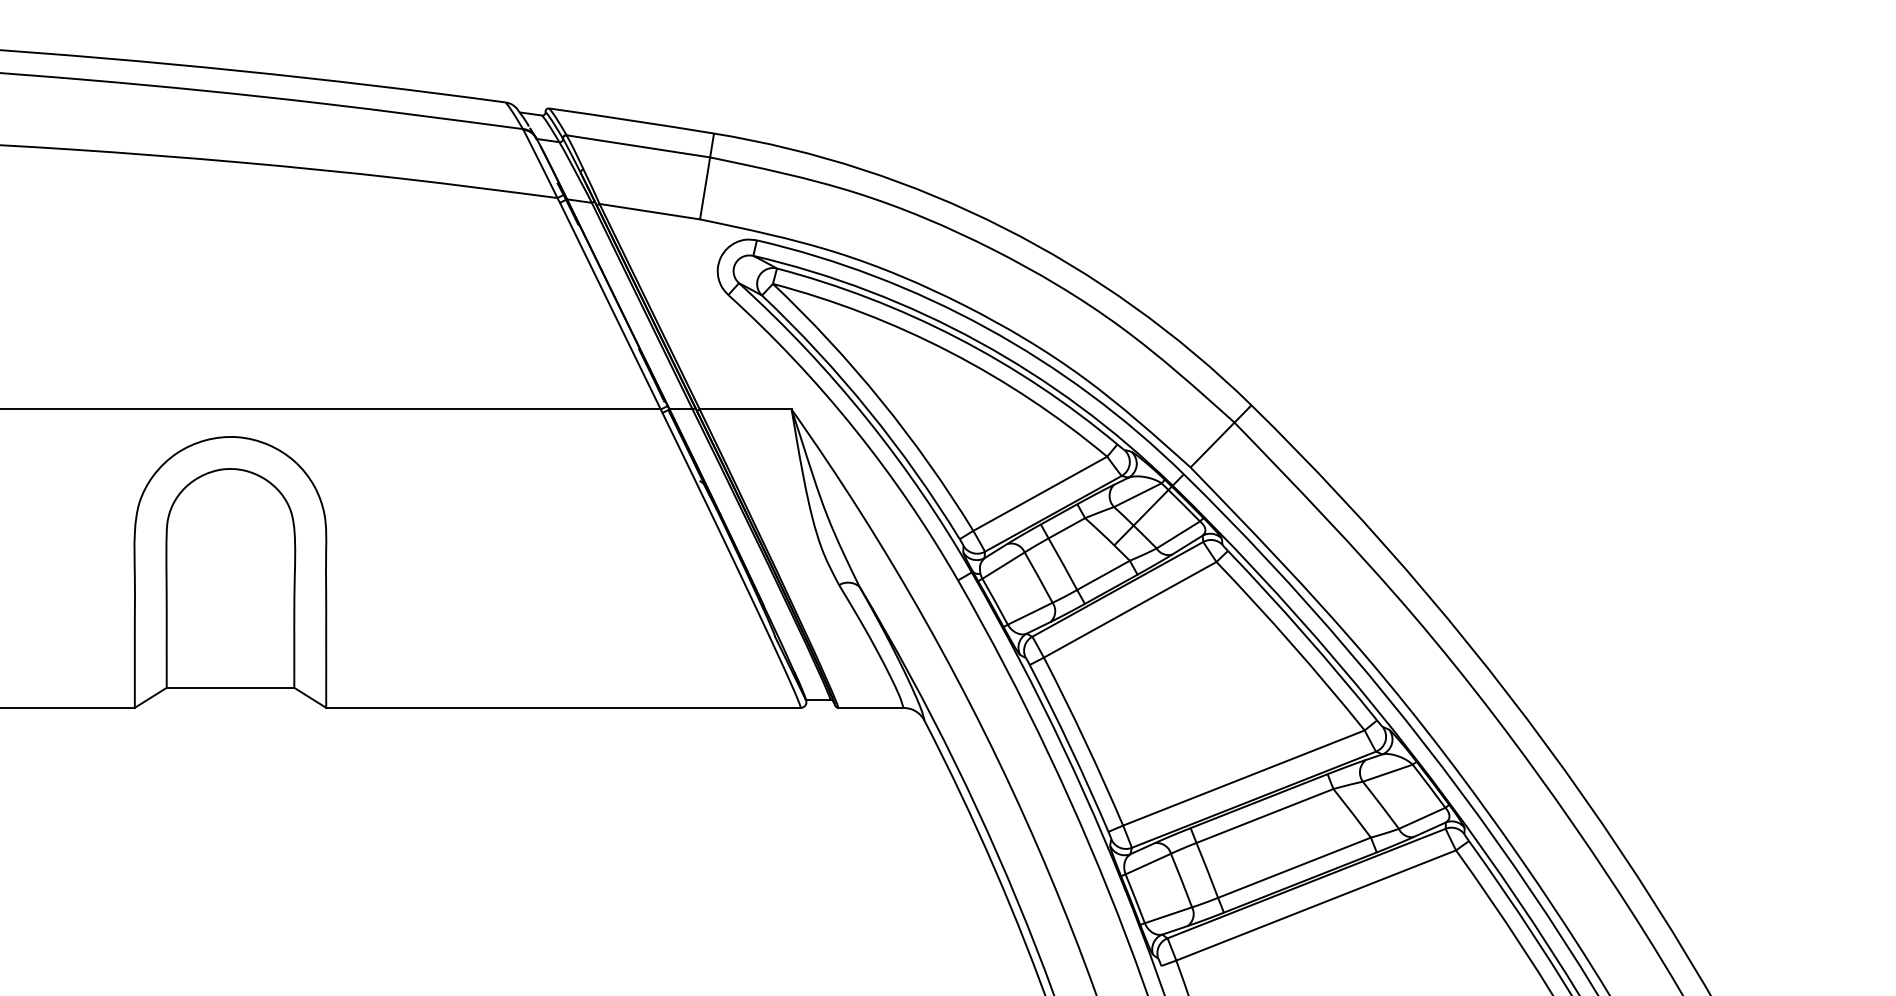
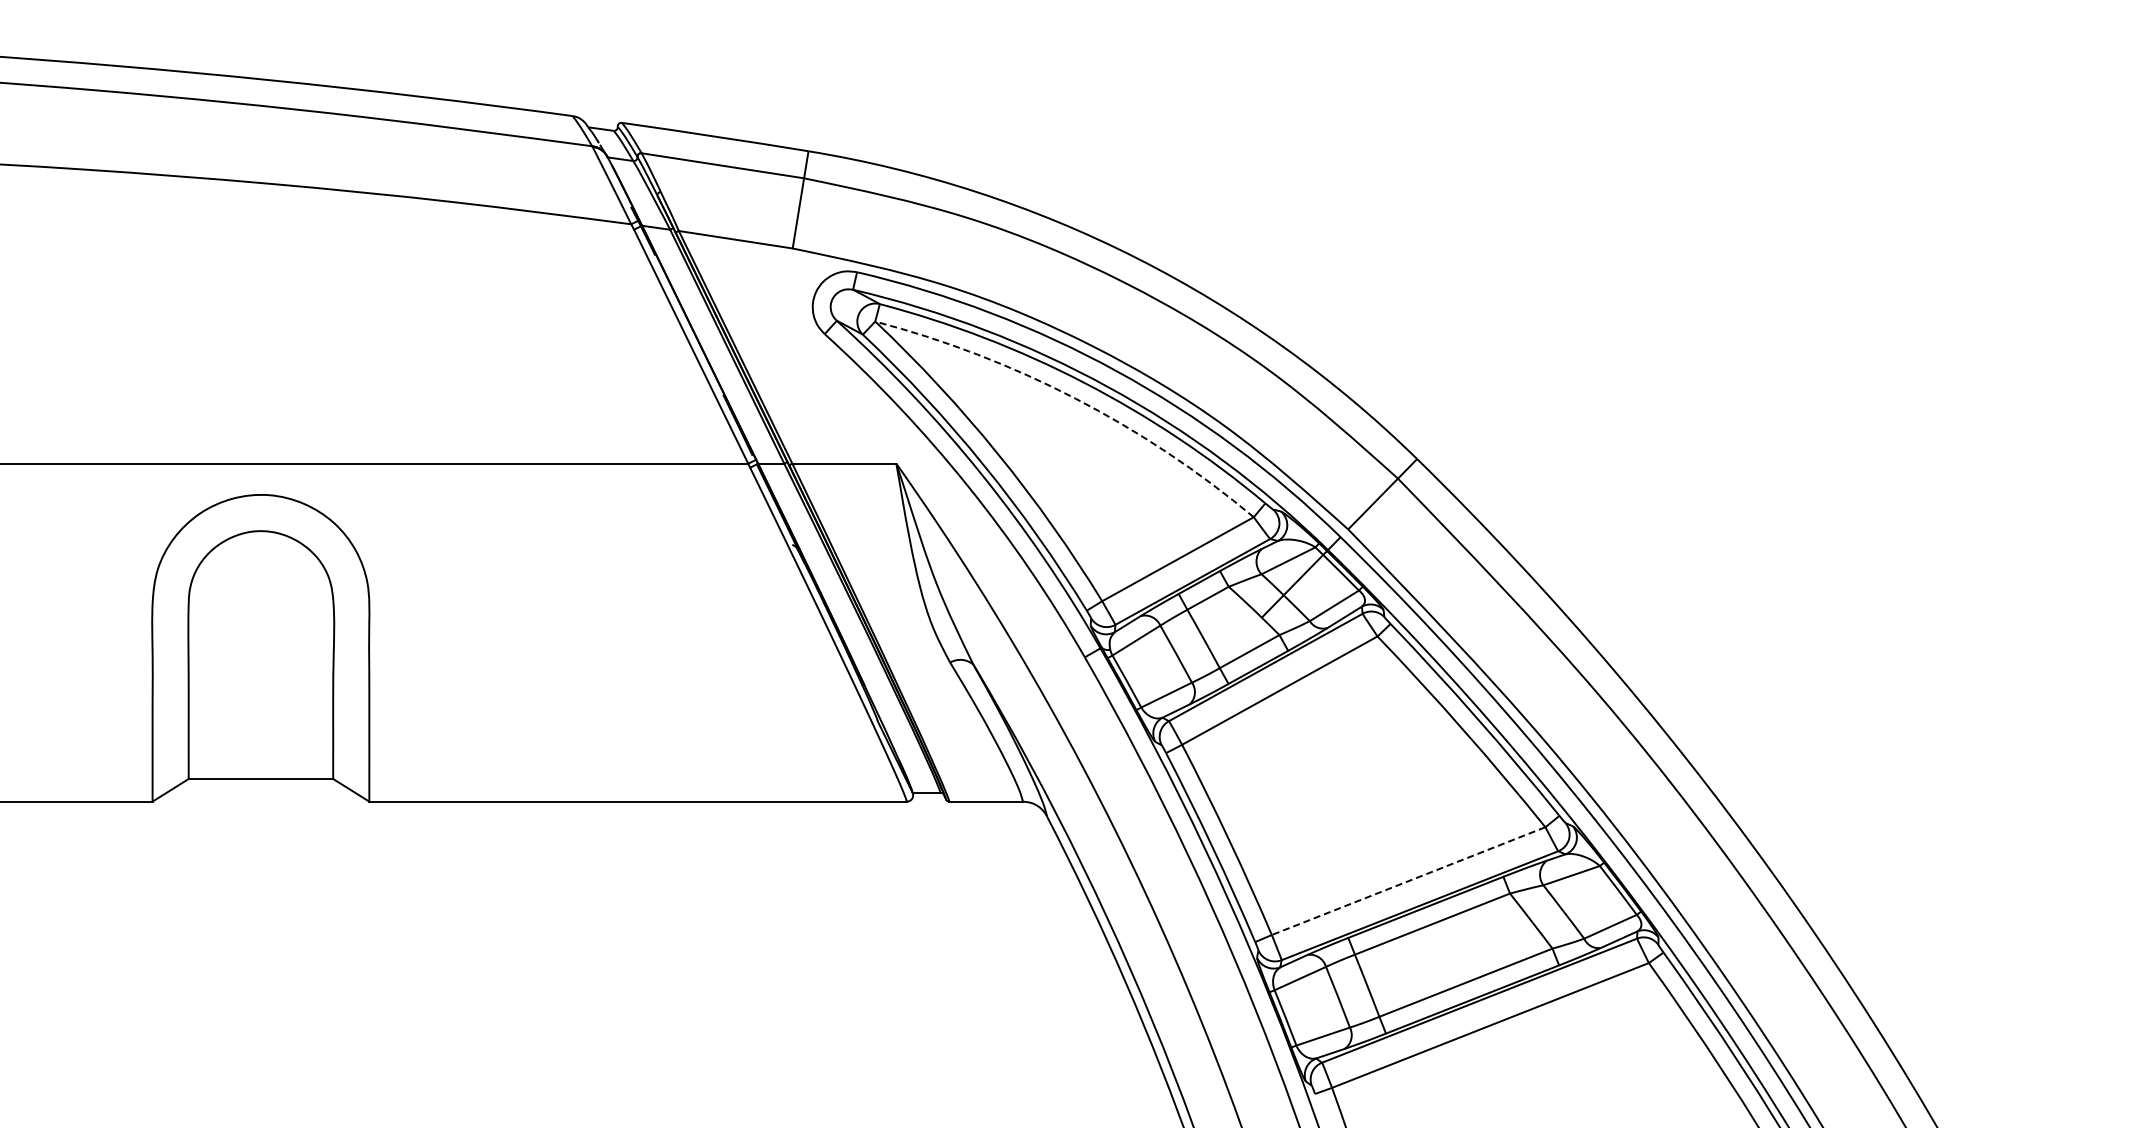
arc: (949, 351) -> (1075, 398), solid -> dashed
line: (1243, 778) -> (1408, 881), solid -> dashed

